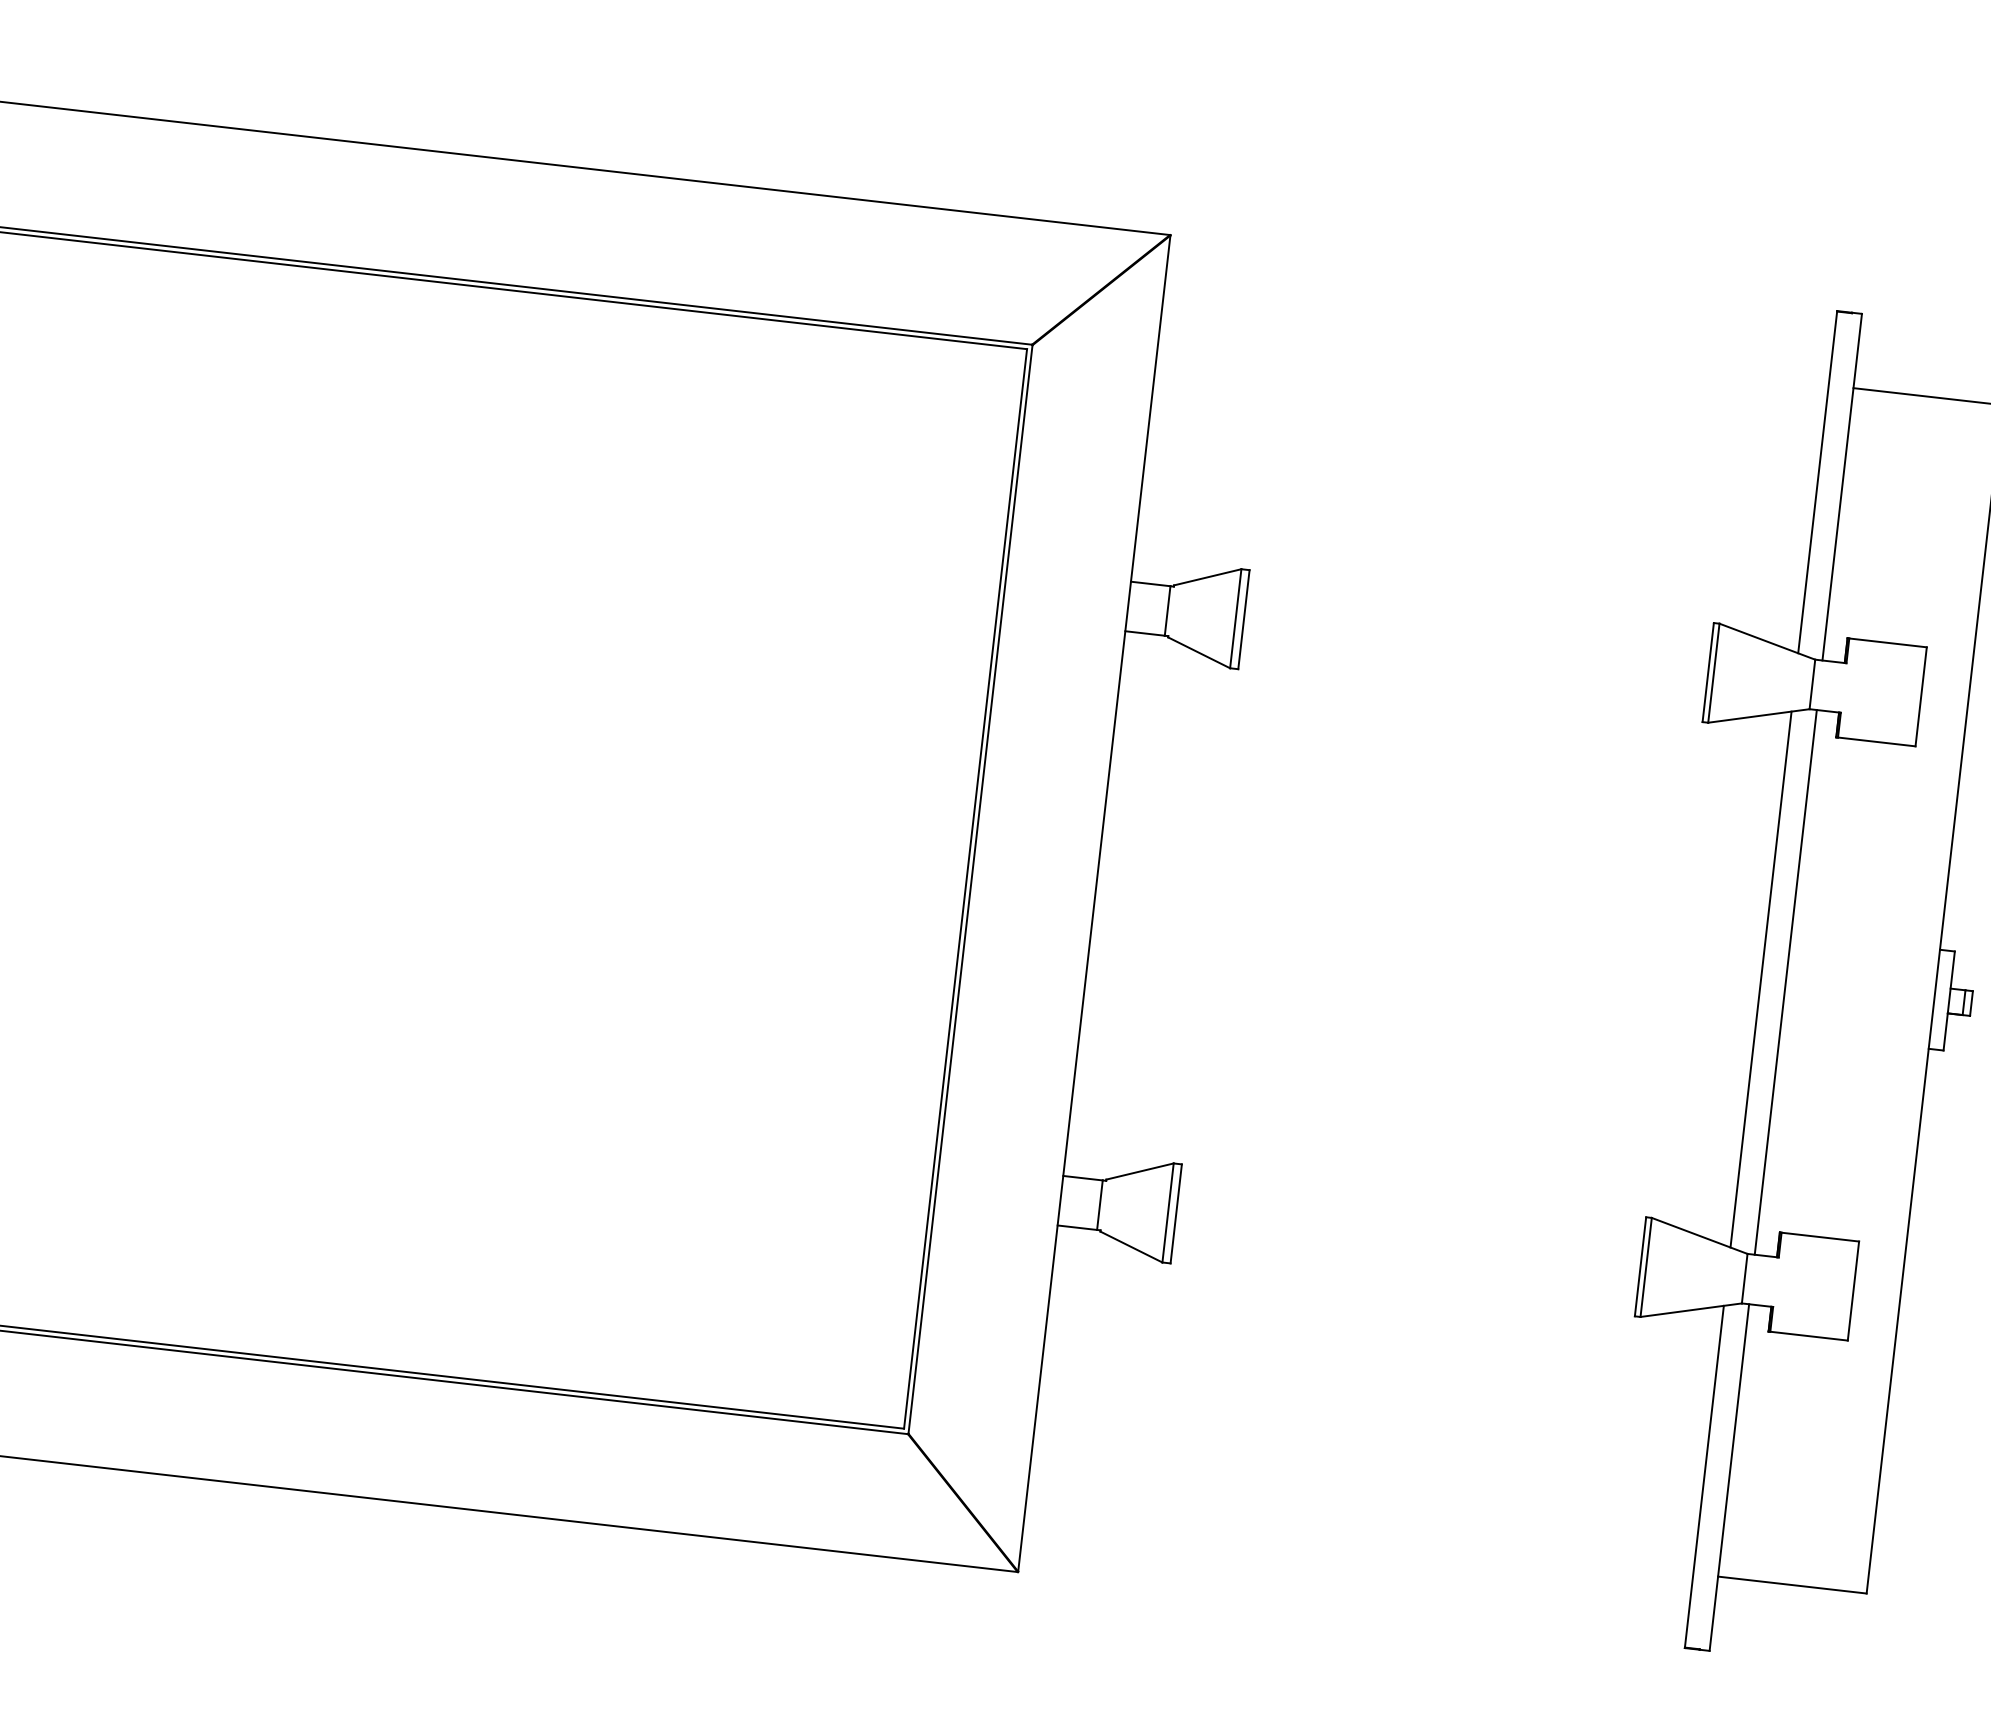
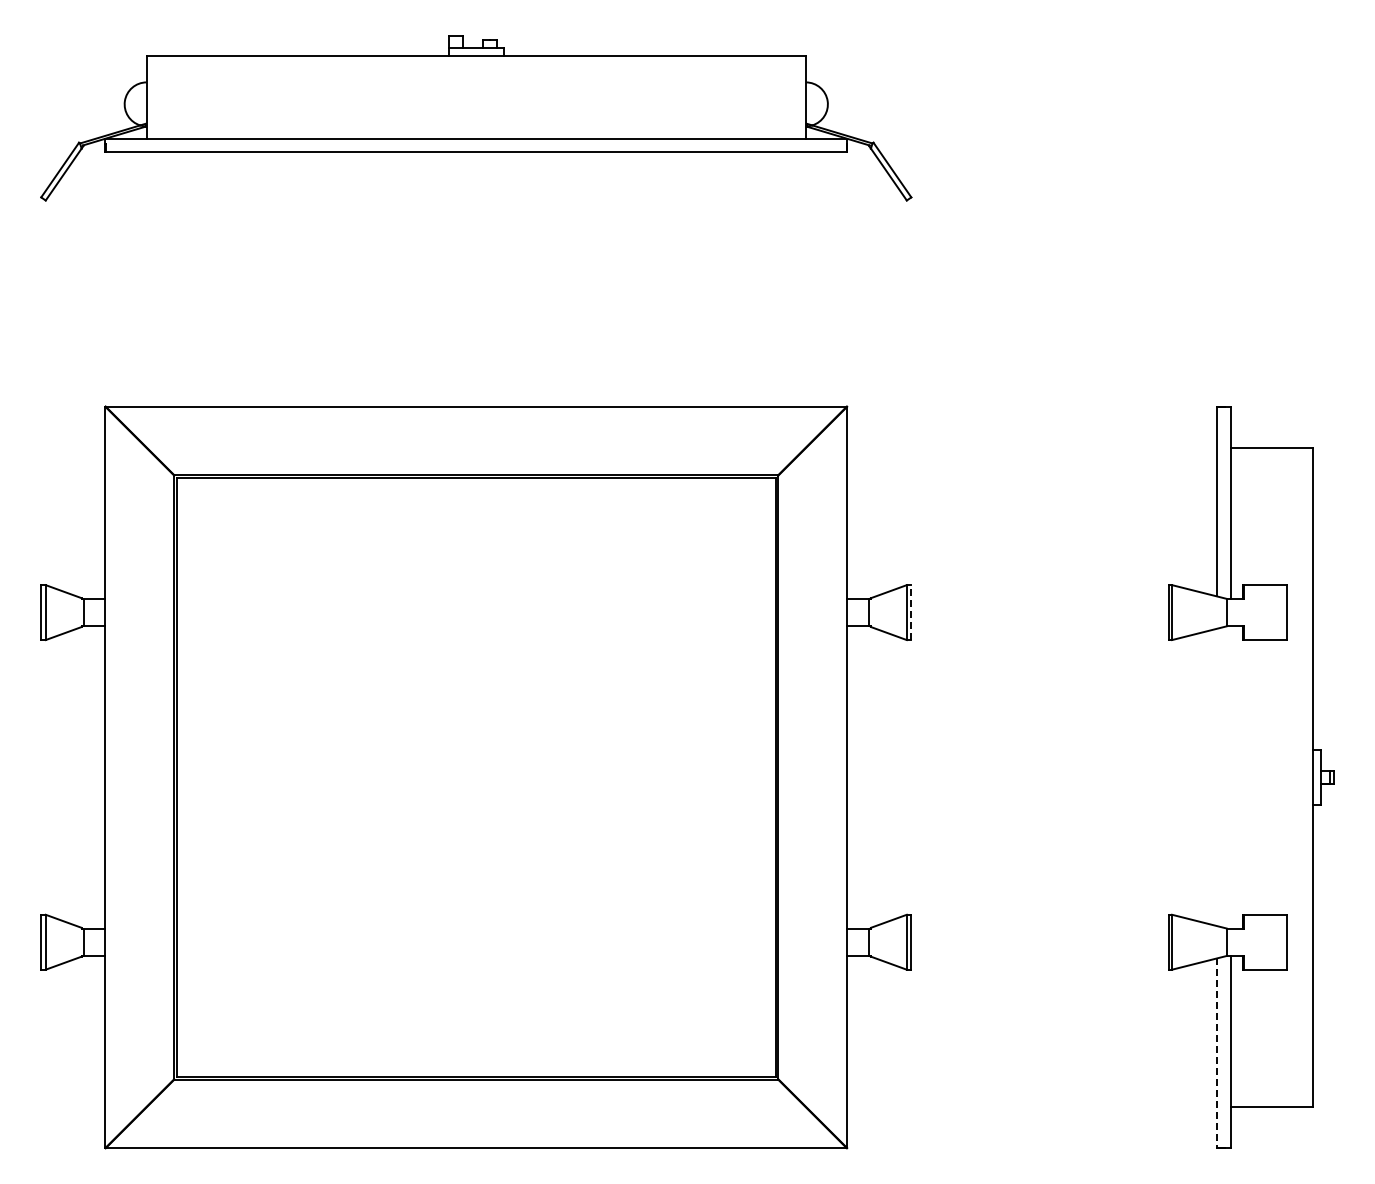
line: (1244, 619) -> (911, 612), solid -> dashed
line: (1761, 979) -> (1217, 777), removed
line: (1785, 982) -> (1230, 777), removed
line: (1705, 1477) -> (1217, 1053), solid -> dashed

